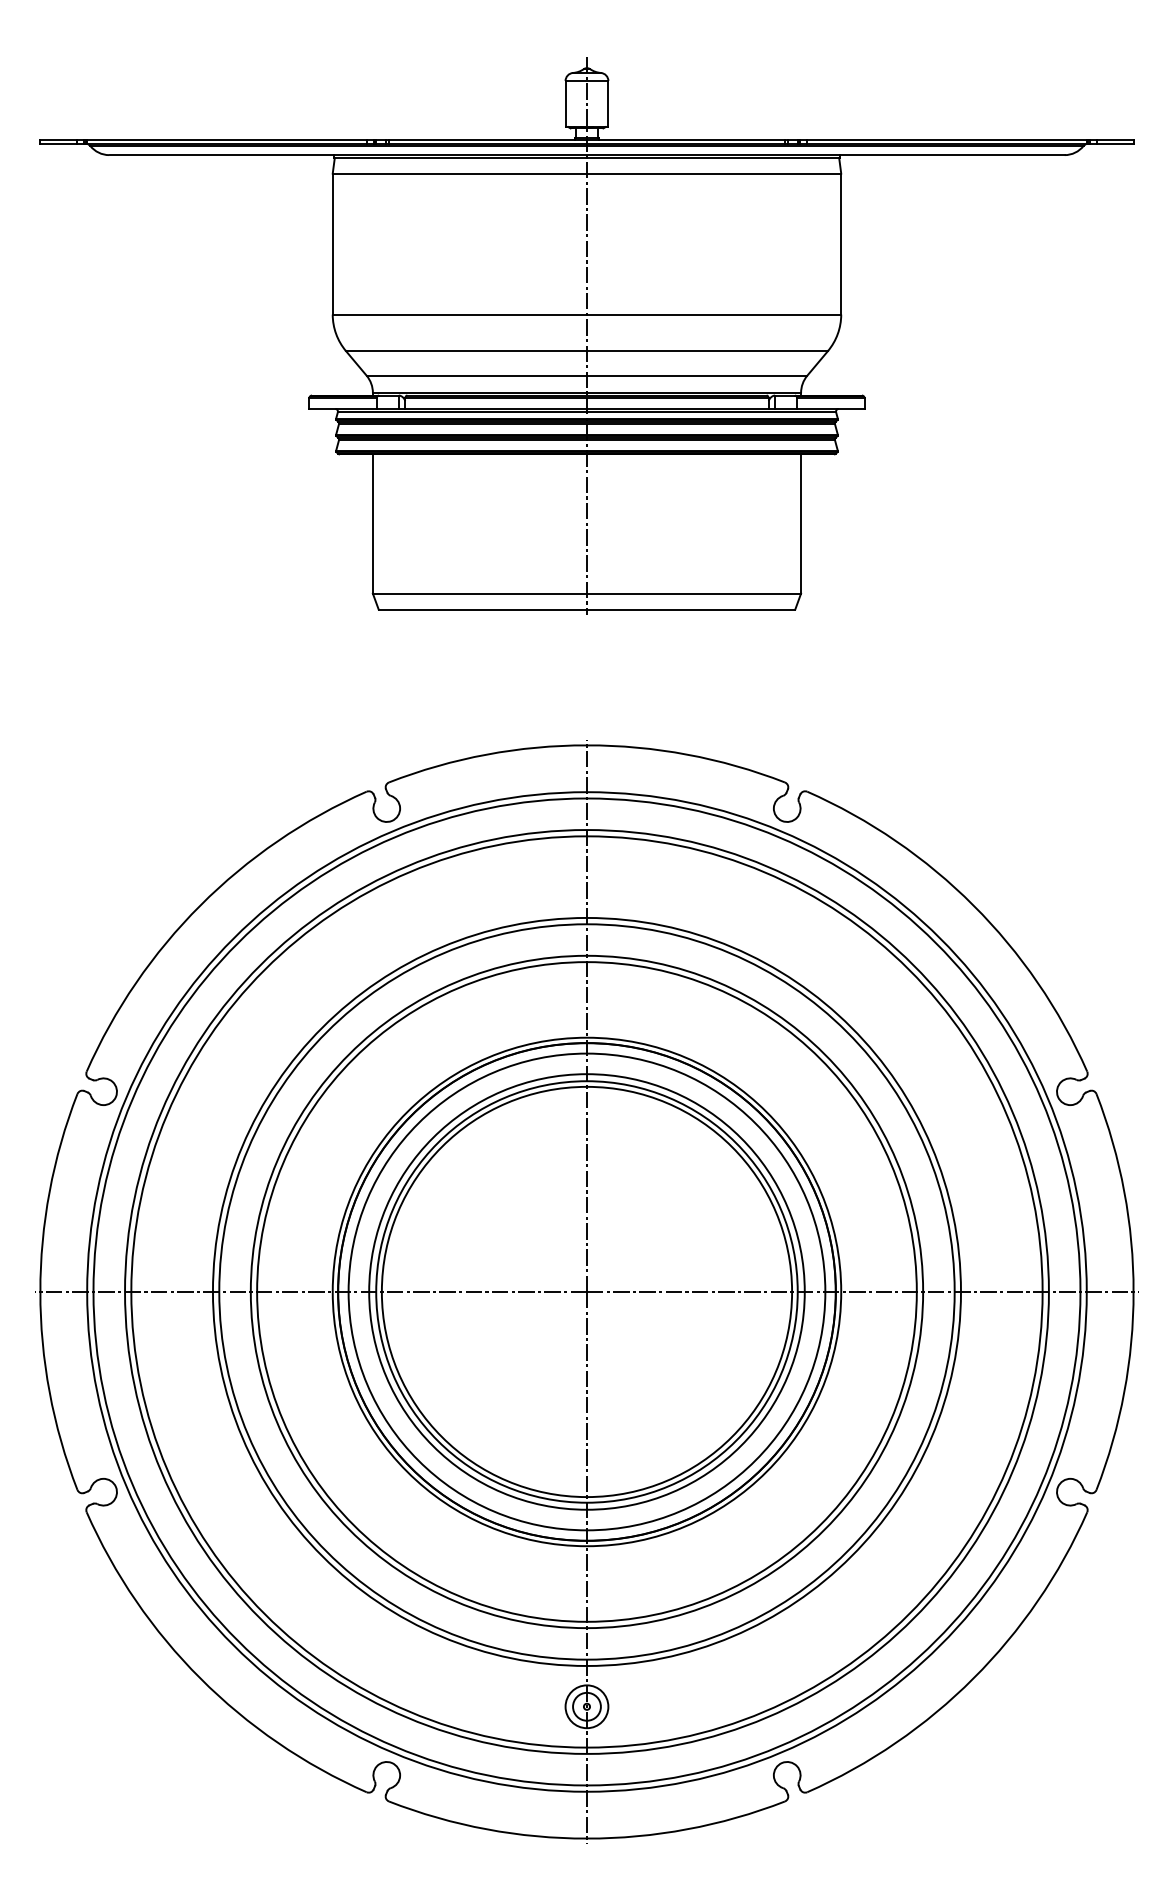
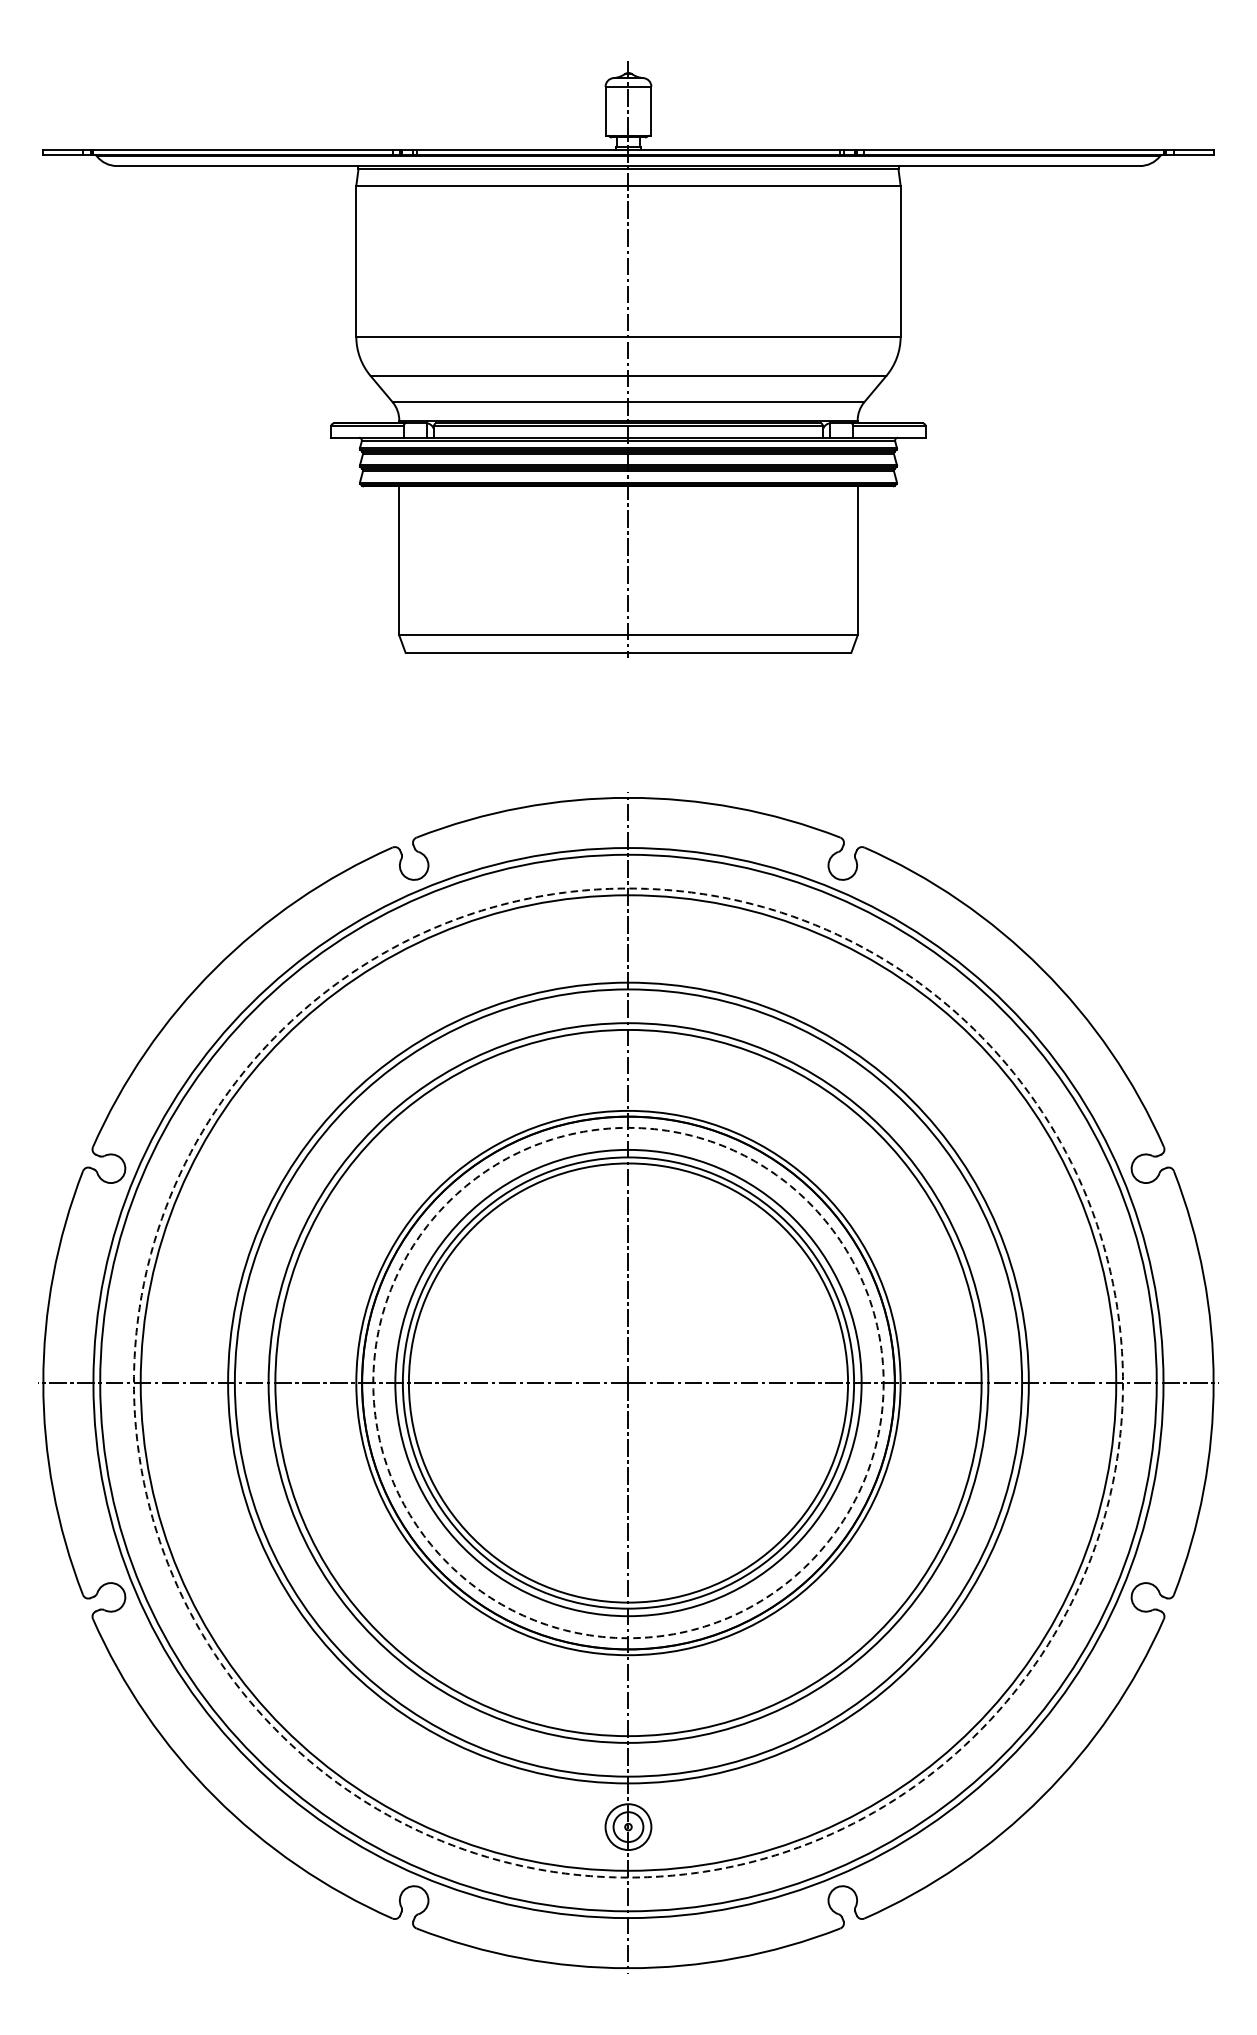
circle: (586, 1291) -> (627, 1382), solid -> dashed
circle: (586, 1291) -> (627, 1382), solid -> dashed

